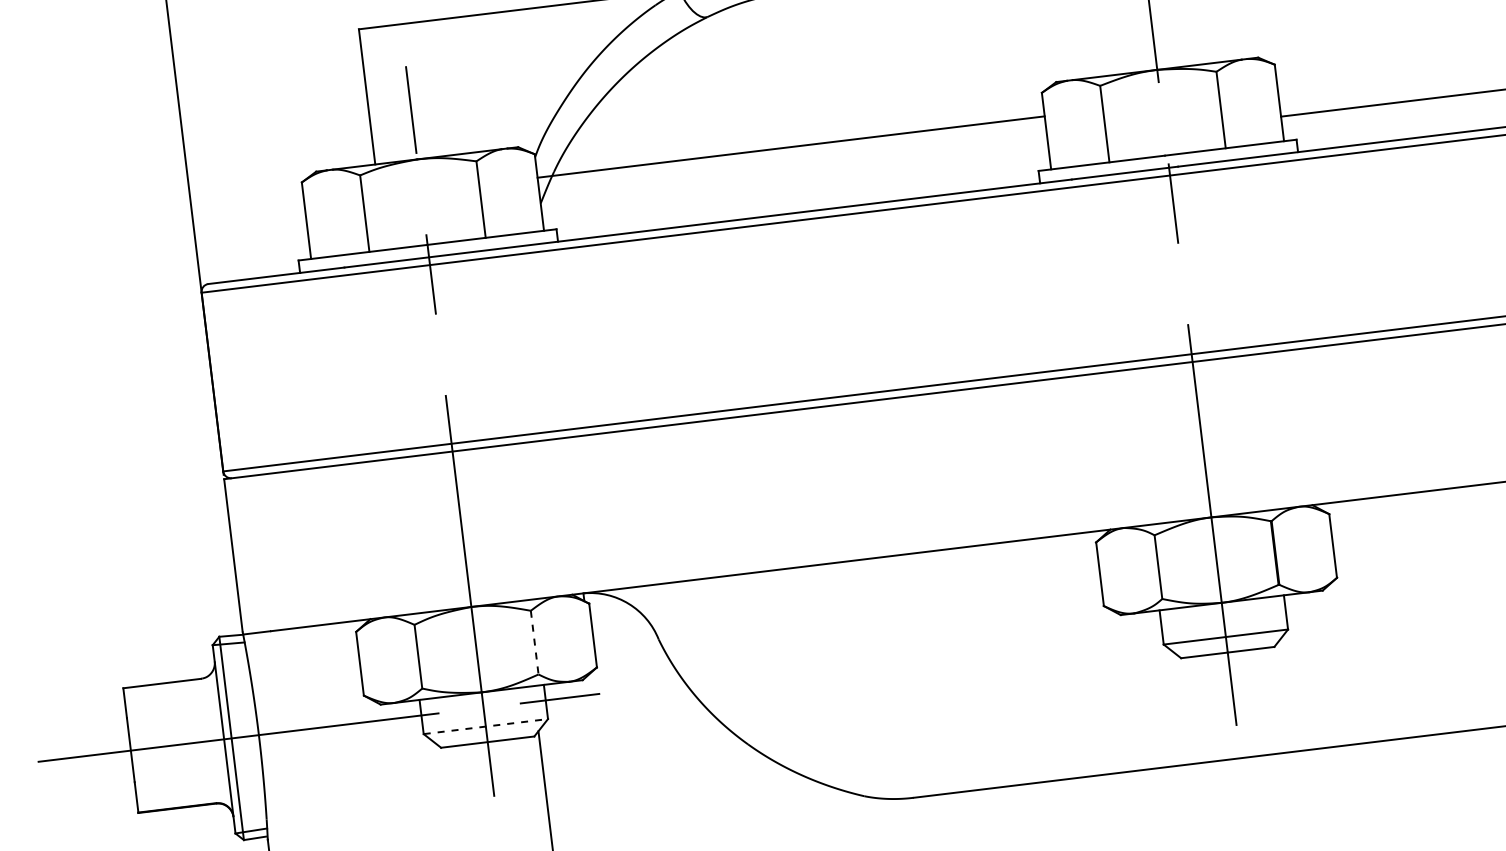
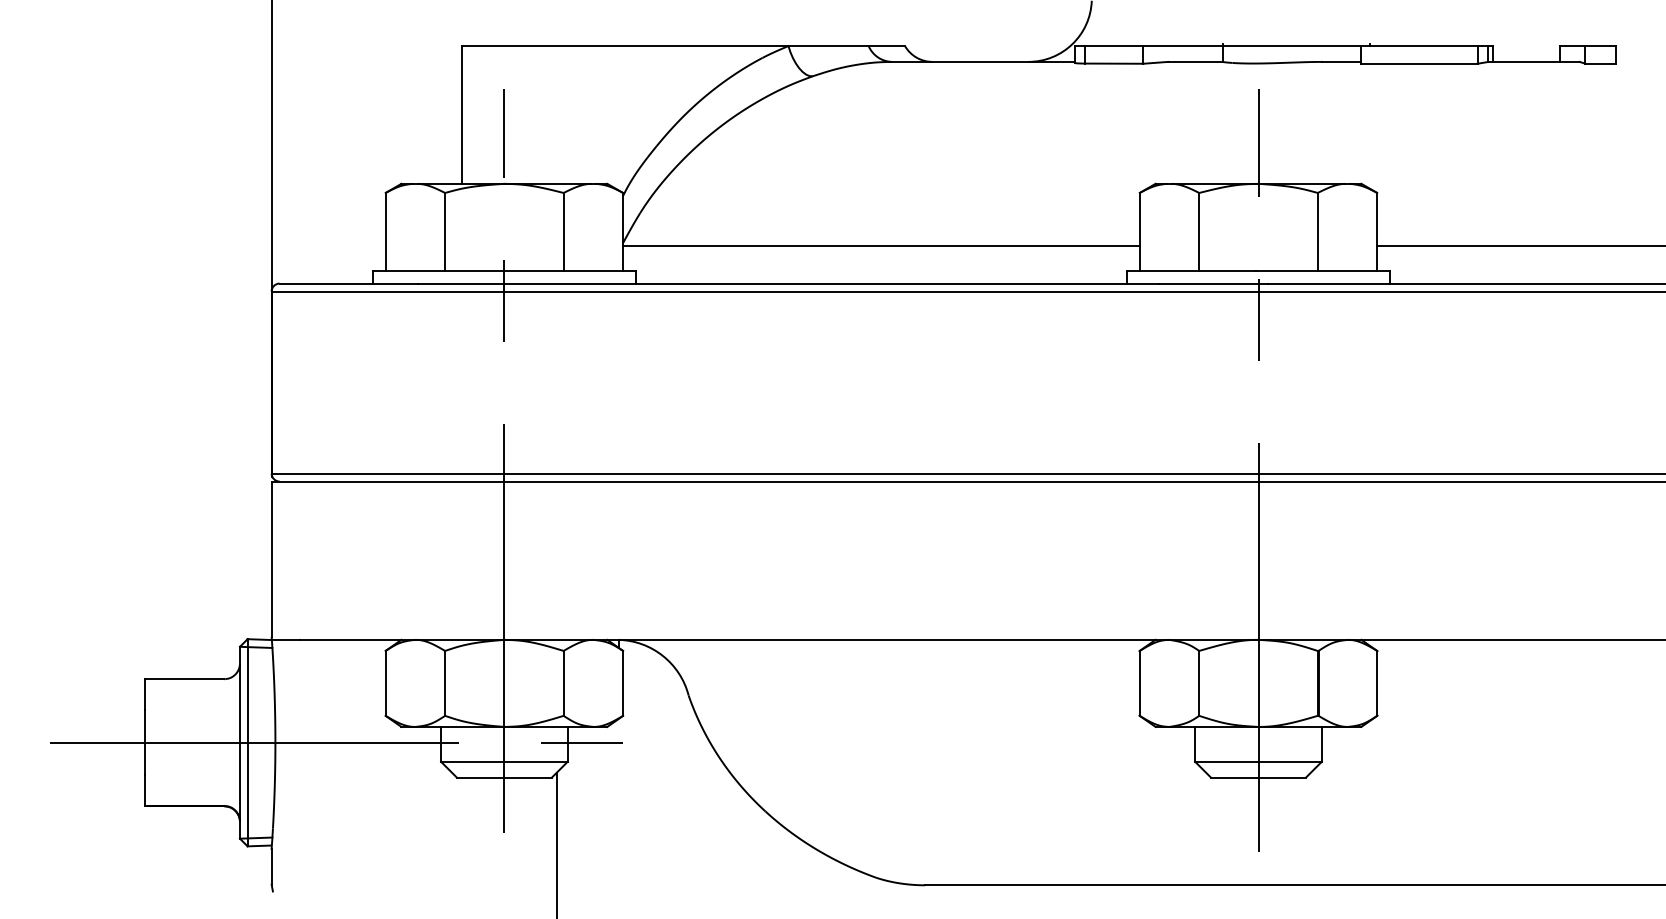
line: (791, 146) -> (881, 245), moved
line: (534, 642) -> (563, 683), dashed -> solid
line: (485, 726) -> (504, 761), dashed -> solid

